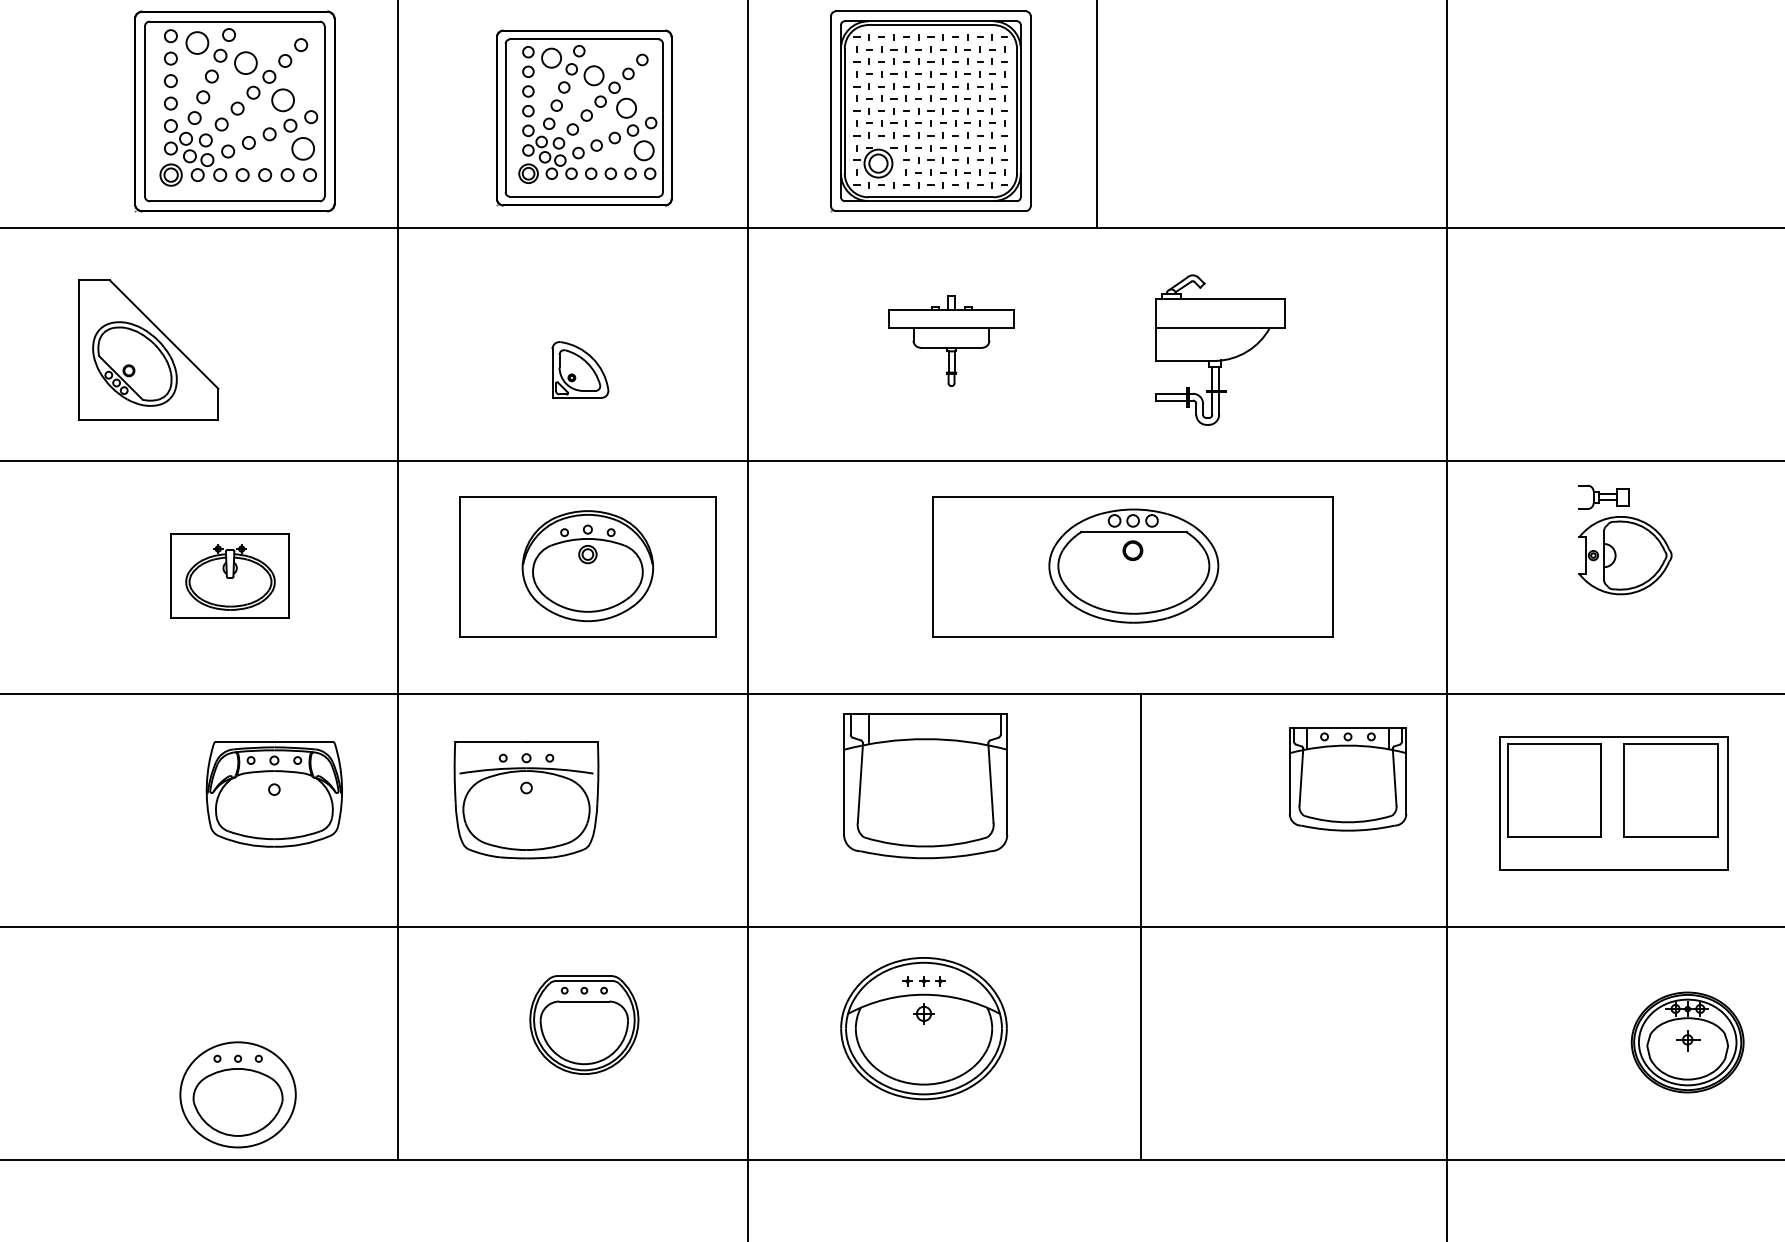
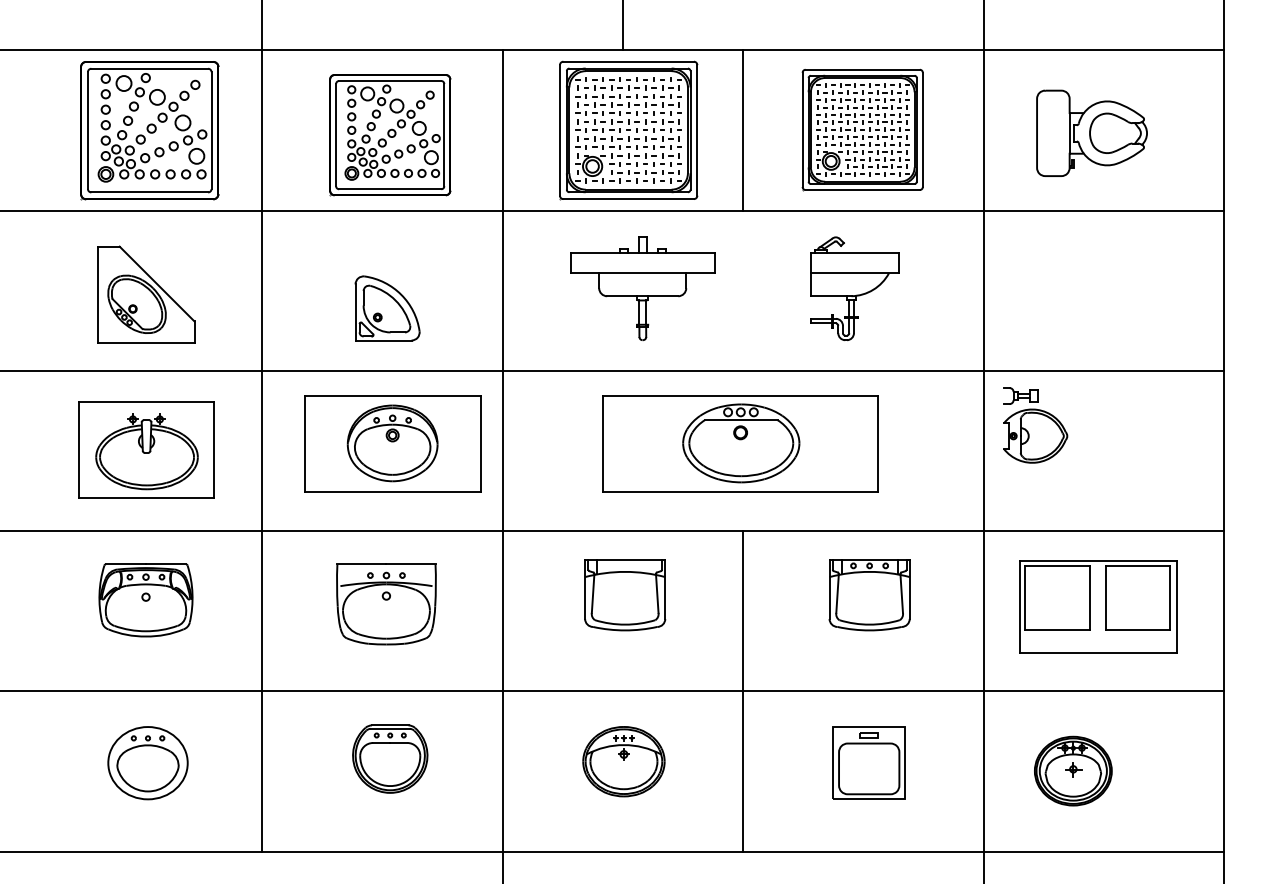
part: (1270, 109) -> (862, 129), added
part: (1603, 114) -> (1091, 132), added
part: (951, 340) -> (642, 288), size x1.67
part: (148, 349) -> (146, 294), moved
part: (1219, 349) -> (854, 288), moved
part: (580, 370) -> (387, 308), size x1.67
part: (1625, 540) -> (1035, 425), moved
part: (1132, 566) -> (740, 443), moved
part: (230, 574) -> (146, 449), size x1.67
part: (1347, 779) -> (869, 595), moved
part: (926, 787) -> (625, 595), size x0.71
part: (273, 794) -> (145, 600), moved
part: (526, 800) -> (386, 604), moved
line: (1141, 926) -> (743, 691), moved
part: (923, 1028) -> (623, 761), size x0.71
part: (1279, 1029) -> (868, 762), added
part: (1687, 1041) -> (1073, 770), moved
part: (237, 1095) -> (147, 763), moved

